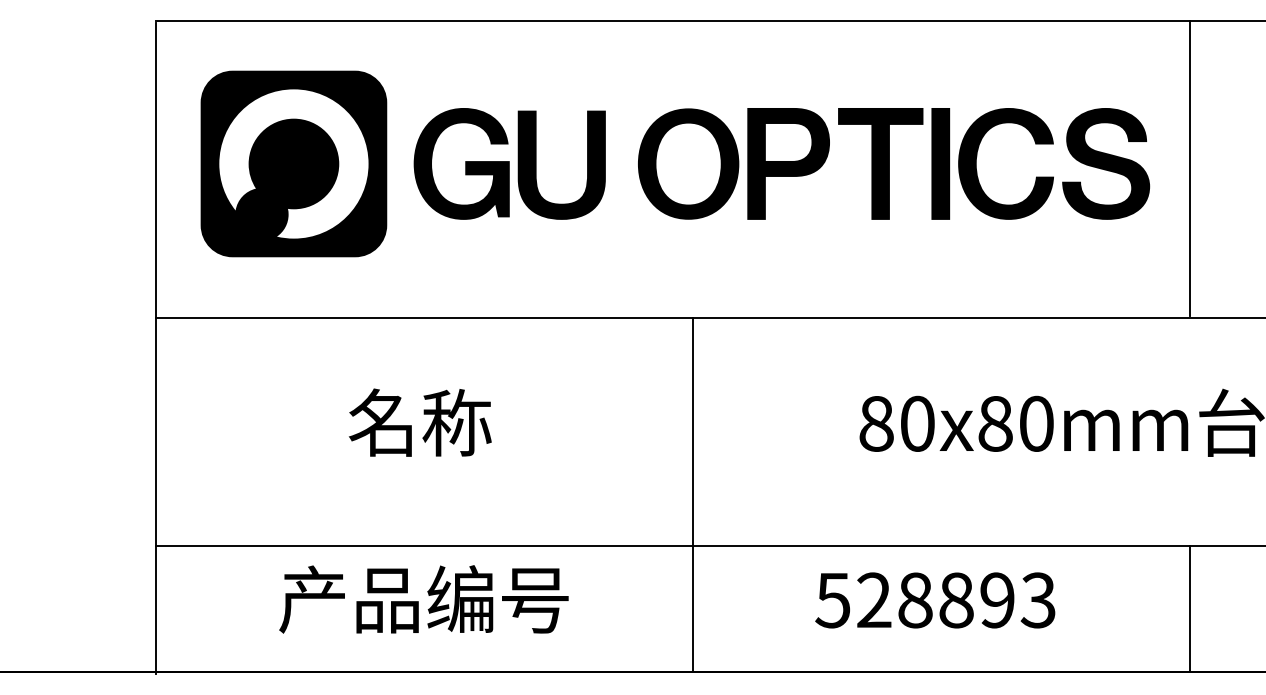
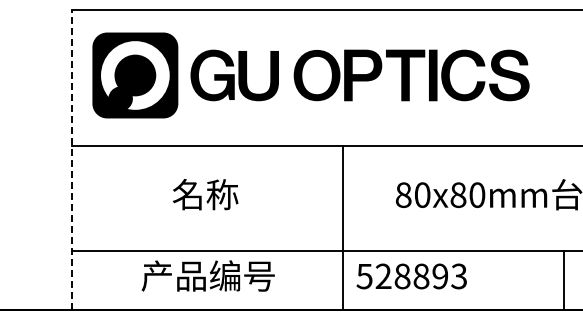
line: (1188, 168) -> (547, 77), removed
line: (155, 348) -> (71, 160), solid -> dashed
text: (420, 422) -> (205, 194), moved
line: (693, 494) -> (343, 227), moved
text: (422, 598) -> (207, 275), moved
text: (934, 600) -> (411, 276), moved
line: (1188, 609) -> (563, 280), moved

